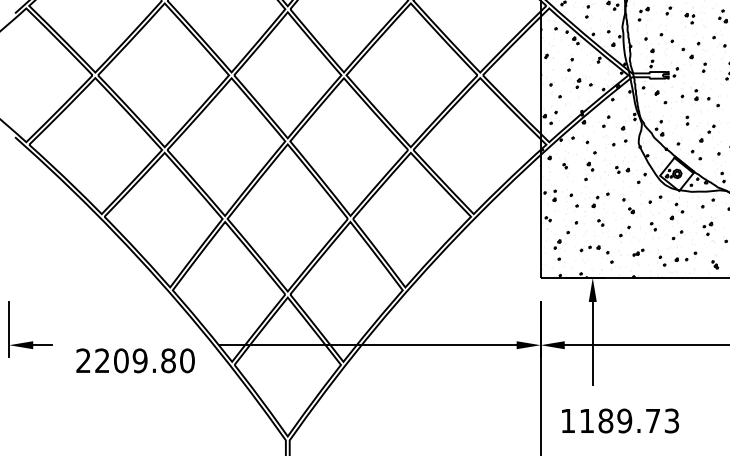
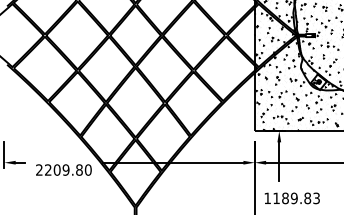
text: (652, 421) -> (307, 198), 1189.73 -> 1189.83

